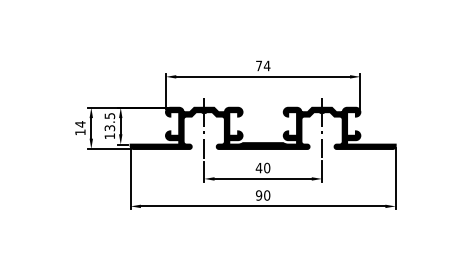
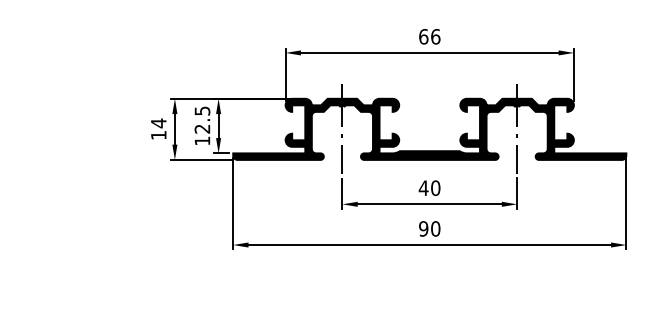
text: (263, 65) -> (430, 36), 74 -> 66
text: (110, 128) -> (203, 129), 13.5 -> 12.5

